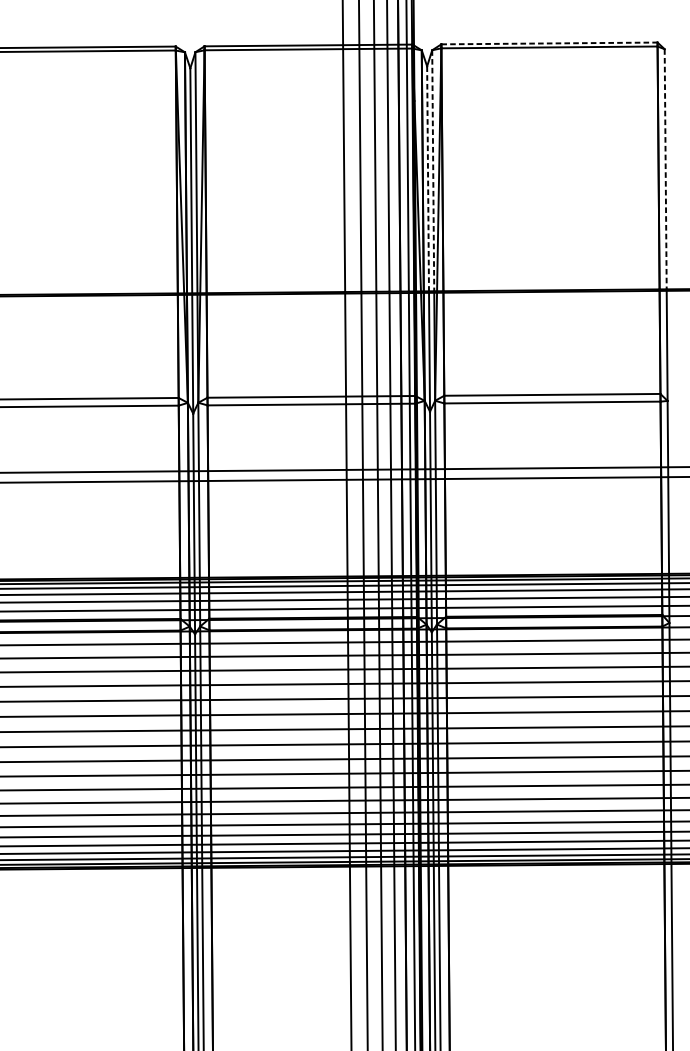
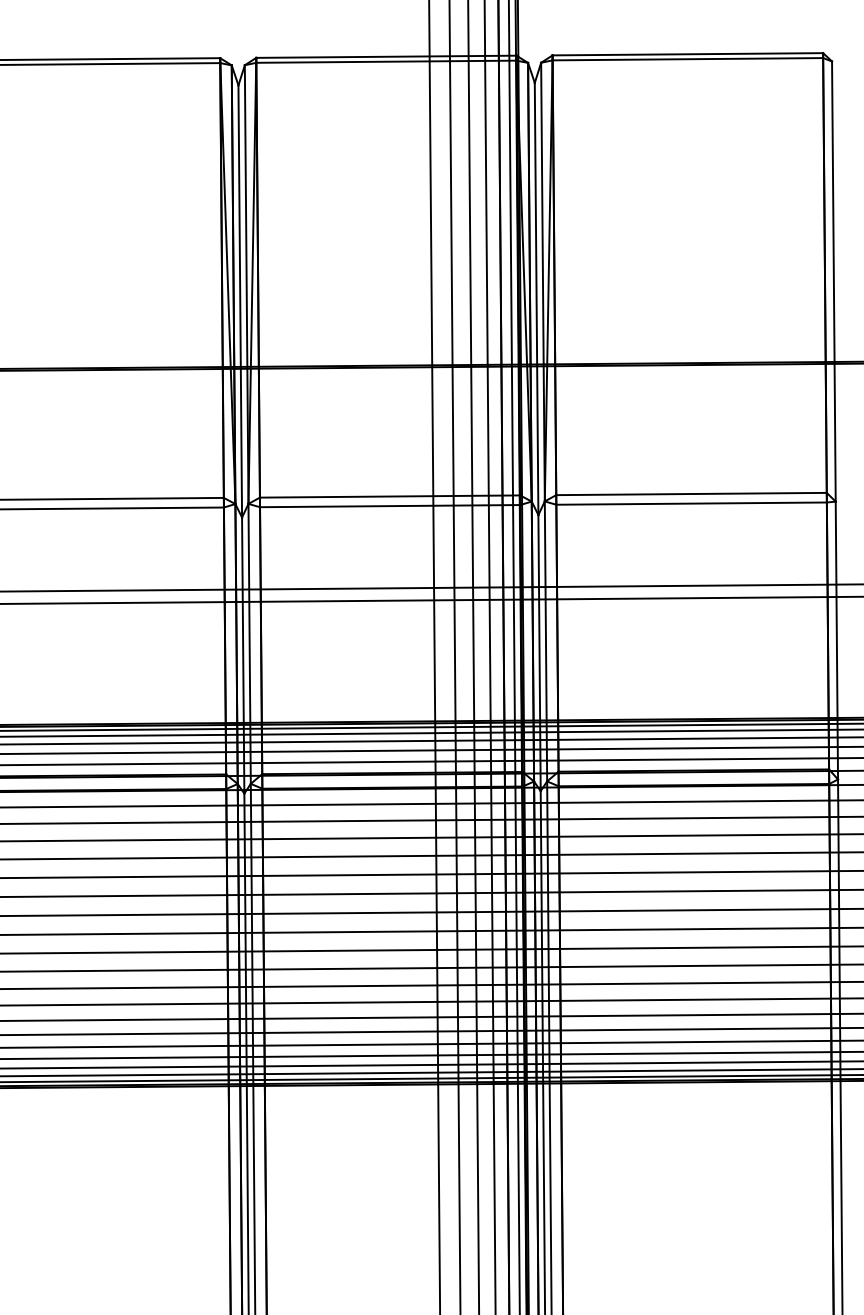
line: (549, 43) -> (688, 54), dashed -> solid
line: (665, 169) -> (833, 212), dashed -> solid
line: (433, 170) -> (542, 213), dashed -> solid
line: (427, 178) -> (535, 223), dashed -> solid

